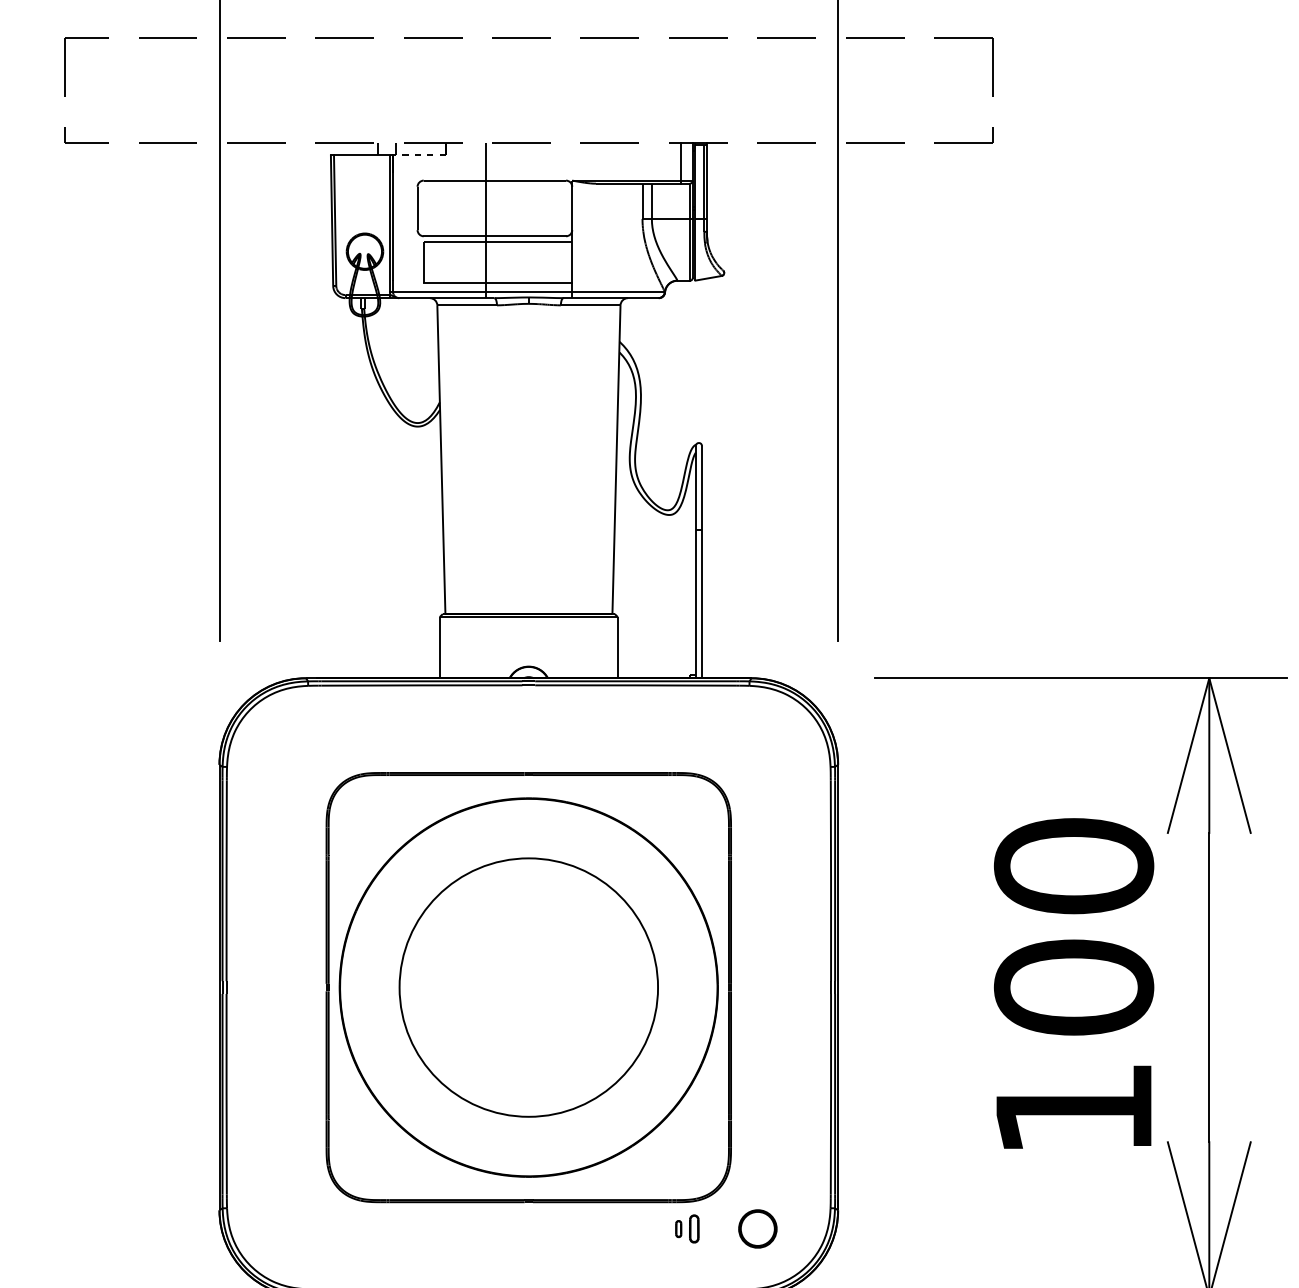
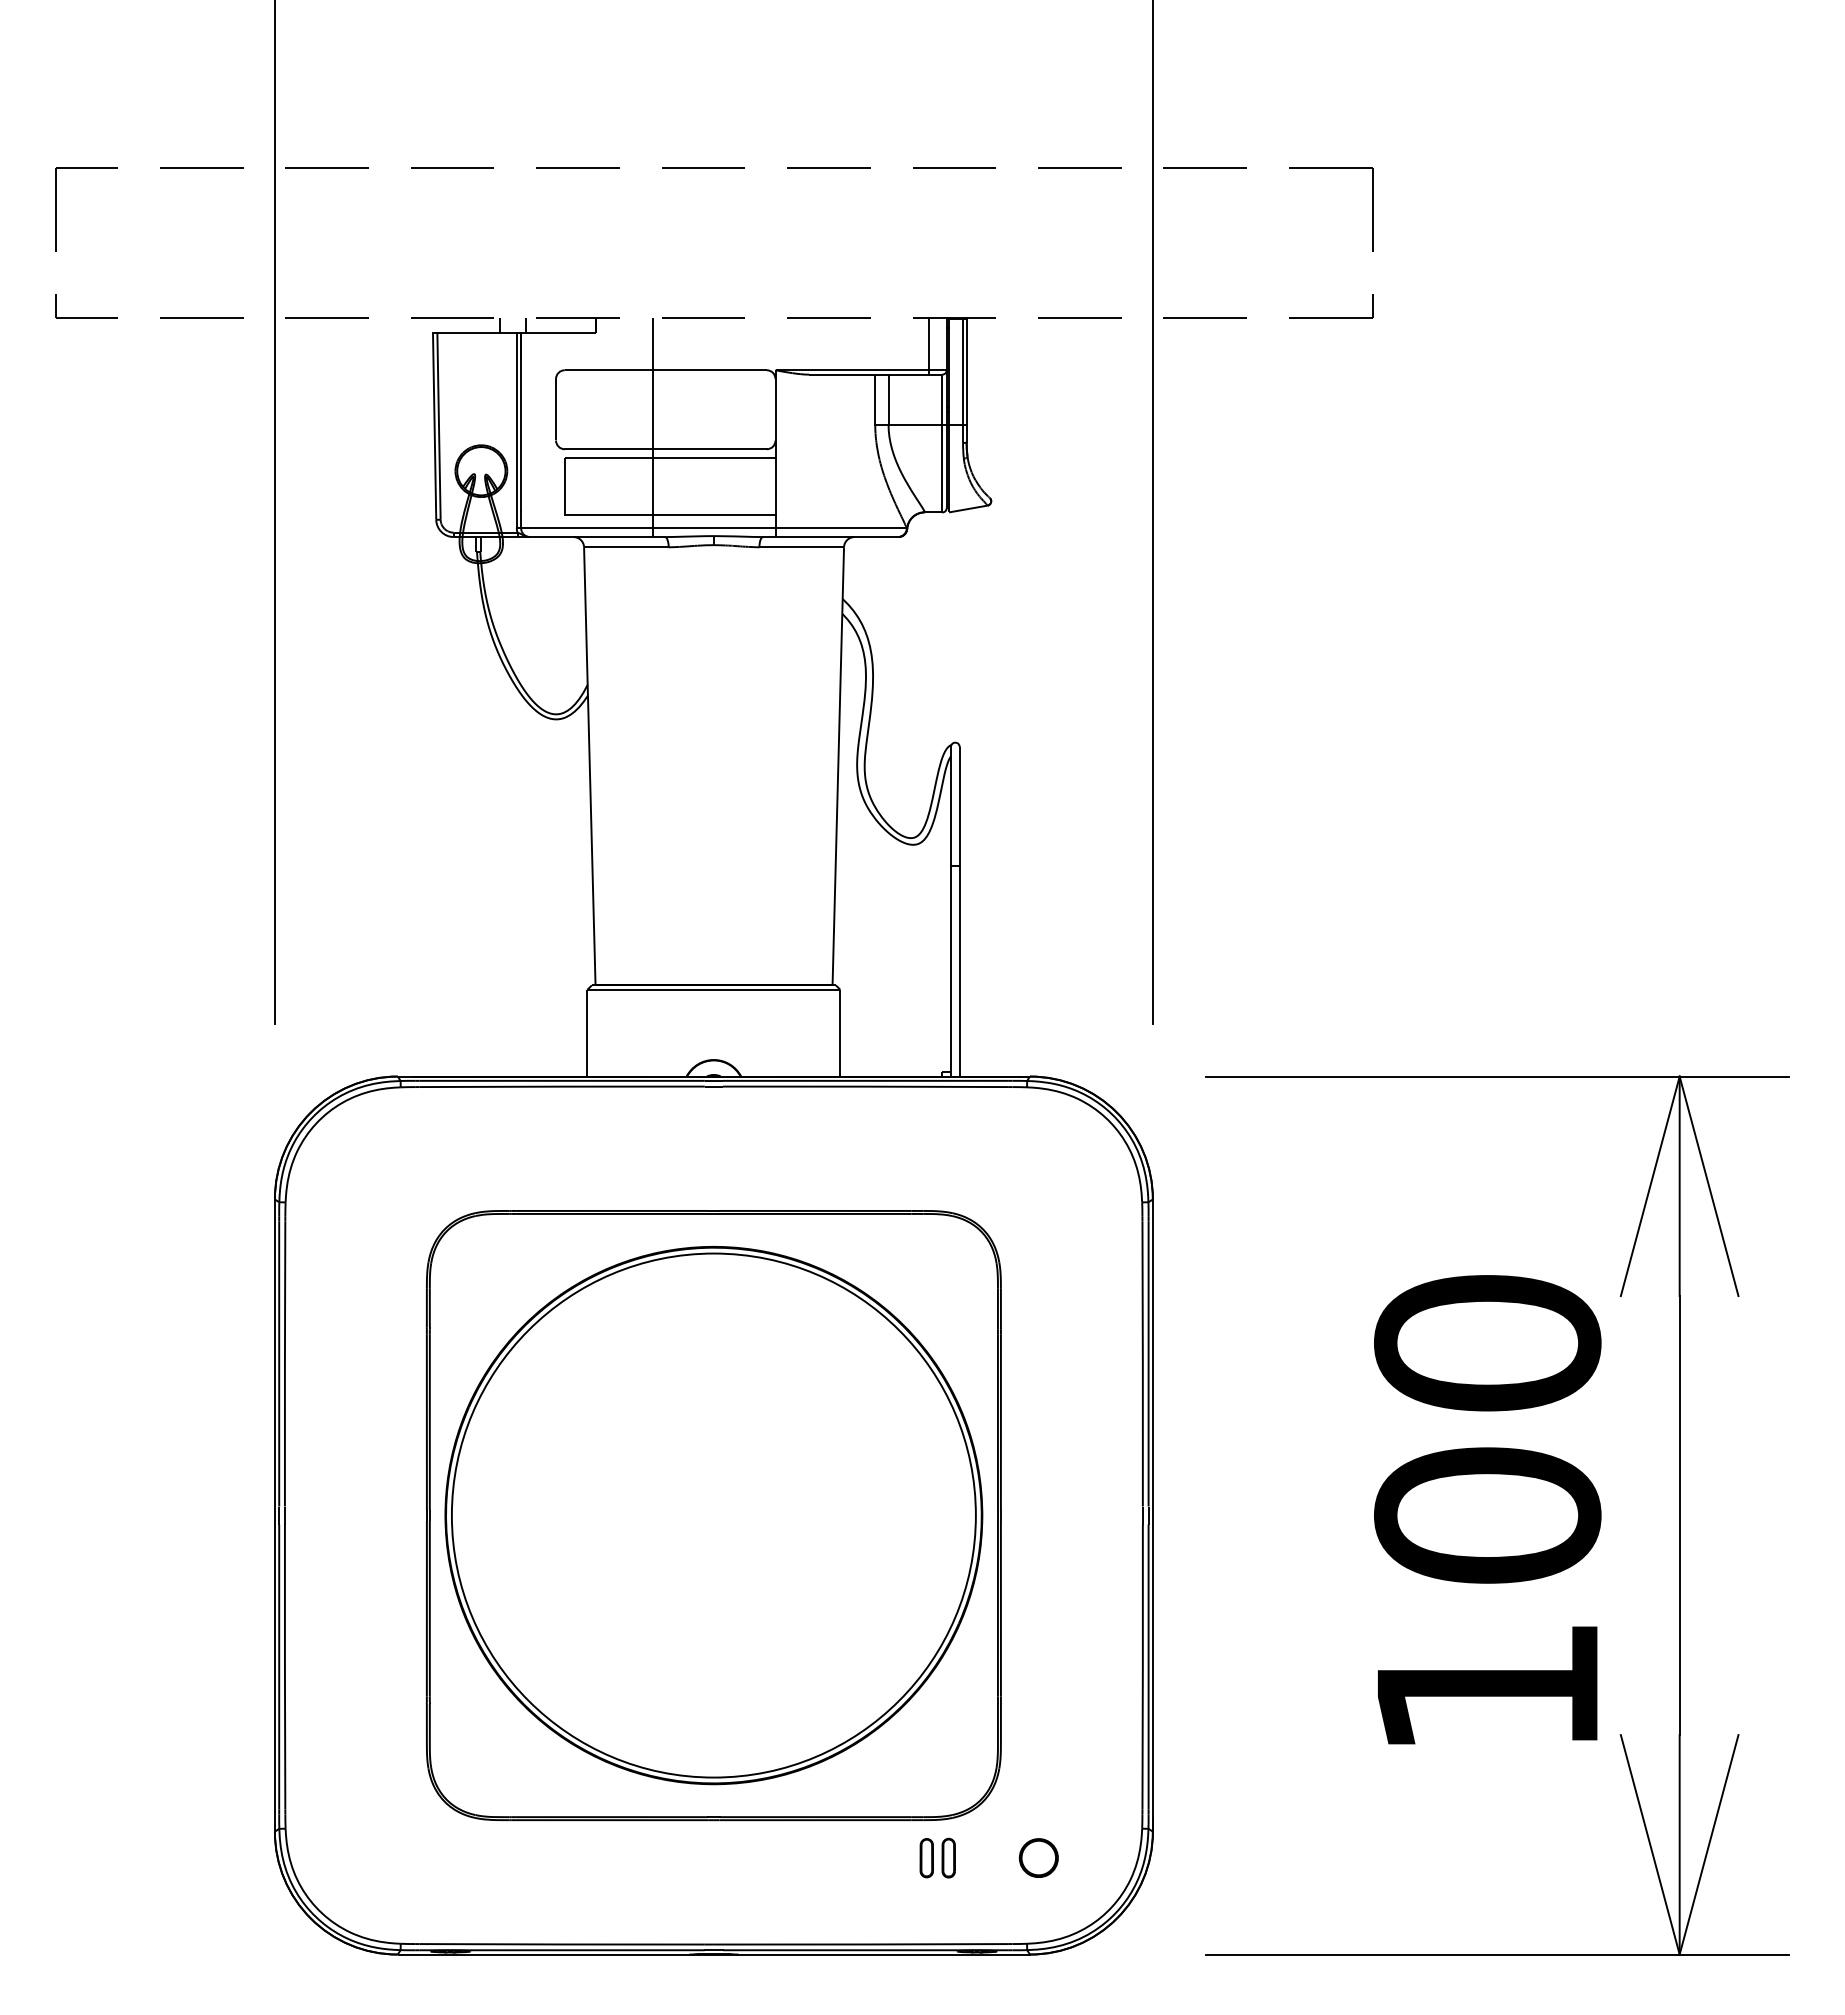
line: (419, 154) -> (558, 333), dashed -> solid
circle: (528, 987) -> (713, 1515), size x1.43
part: (757, 1228) -> (1038, 1857), size x0.71
part: (678, 1229) -> (926, 1858), size x1.67

